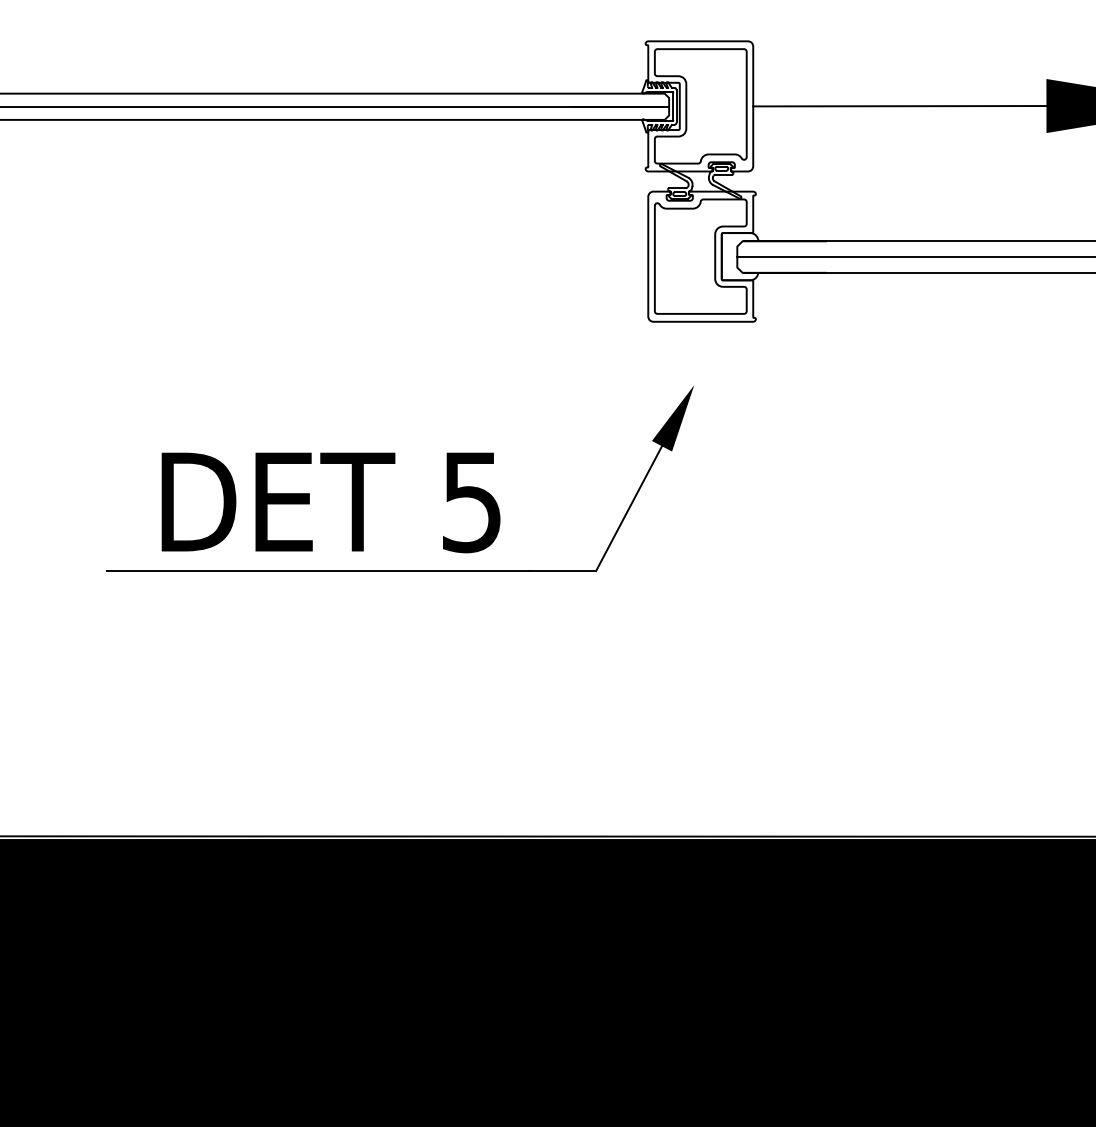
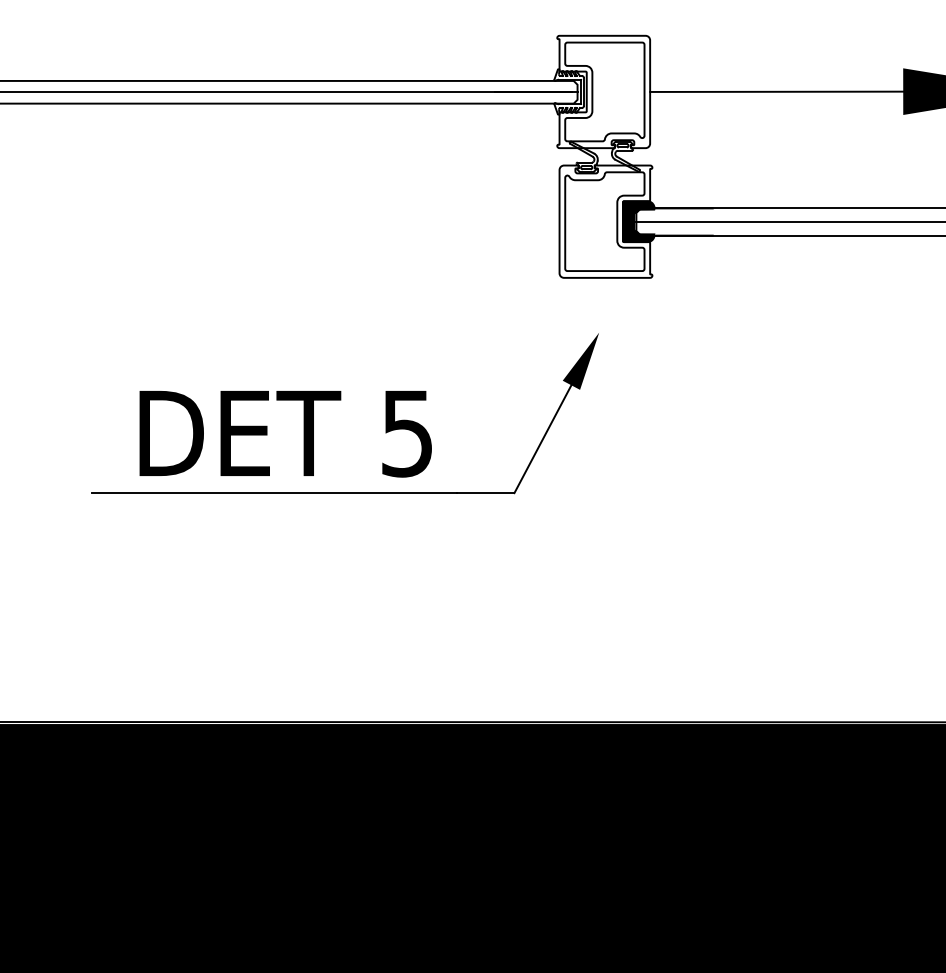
fill: (740, 256) -> (639, 221), added

